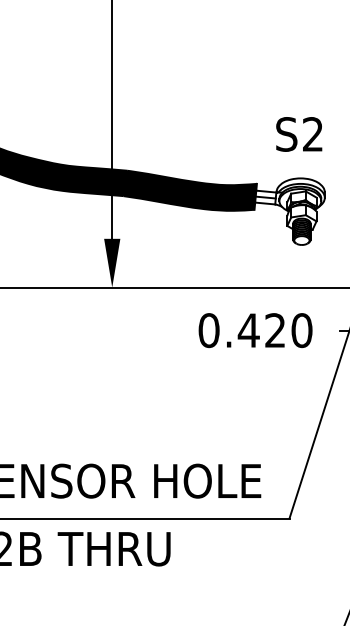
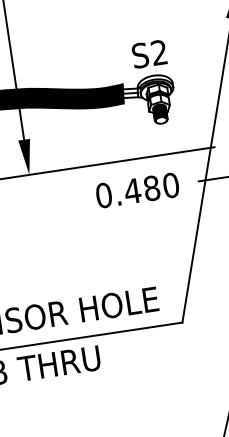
text: (299, 134) -> (149, 54), moved
text: (275, 330) -> (151, 188), 0.420 -> 0.480

